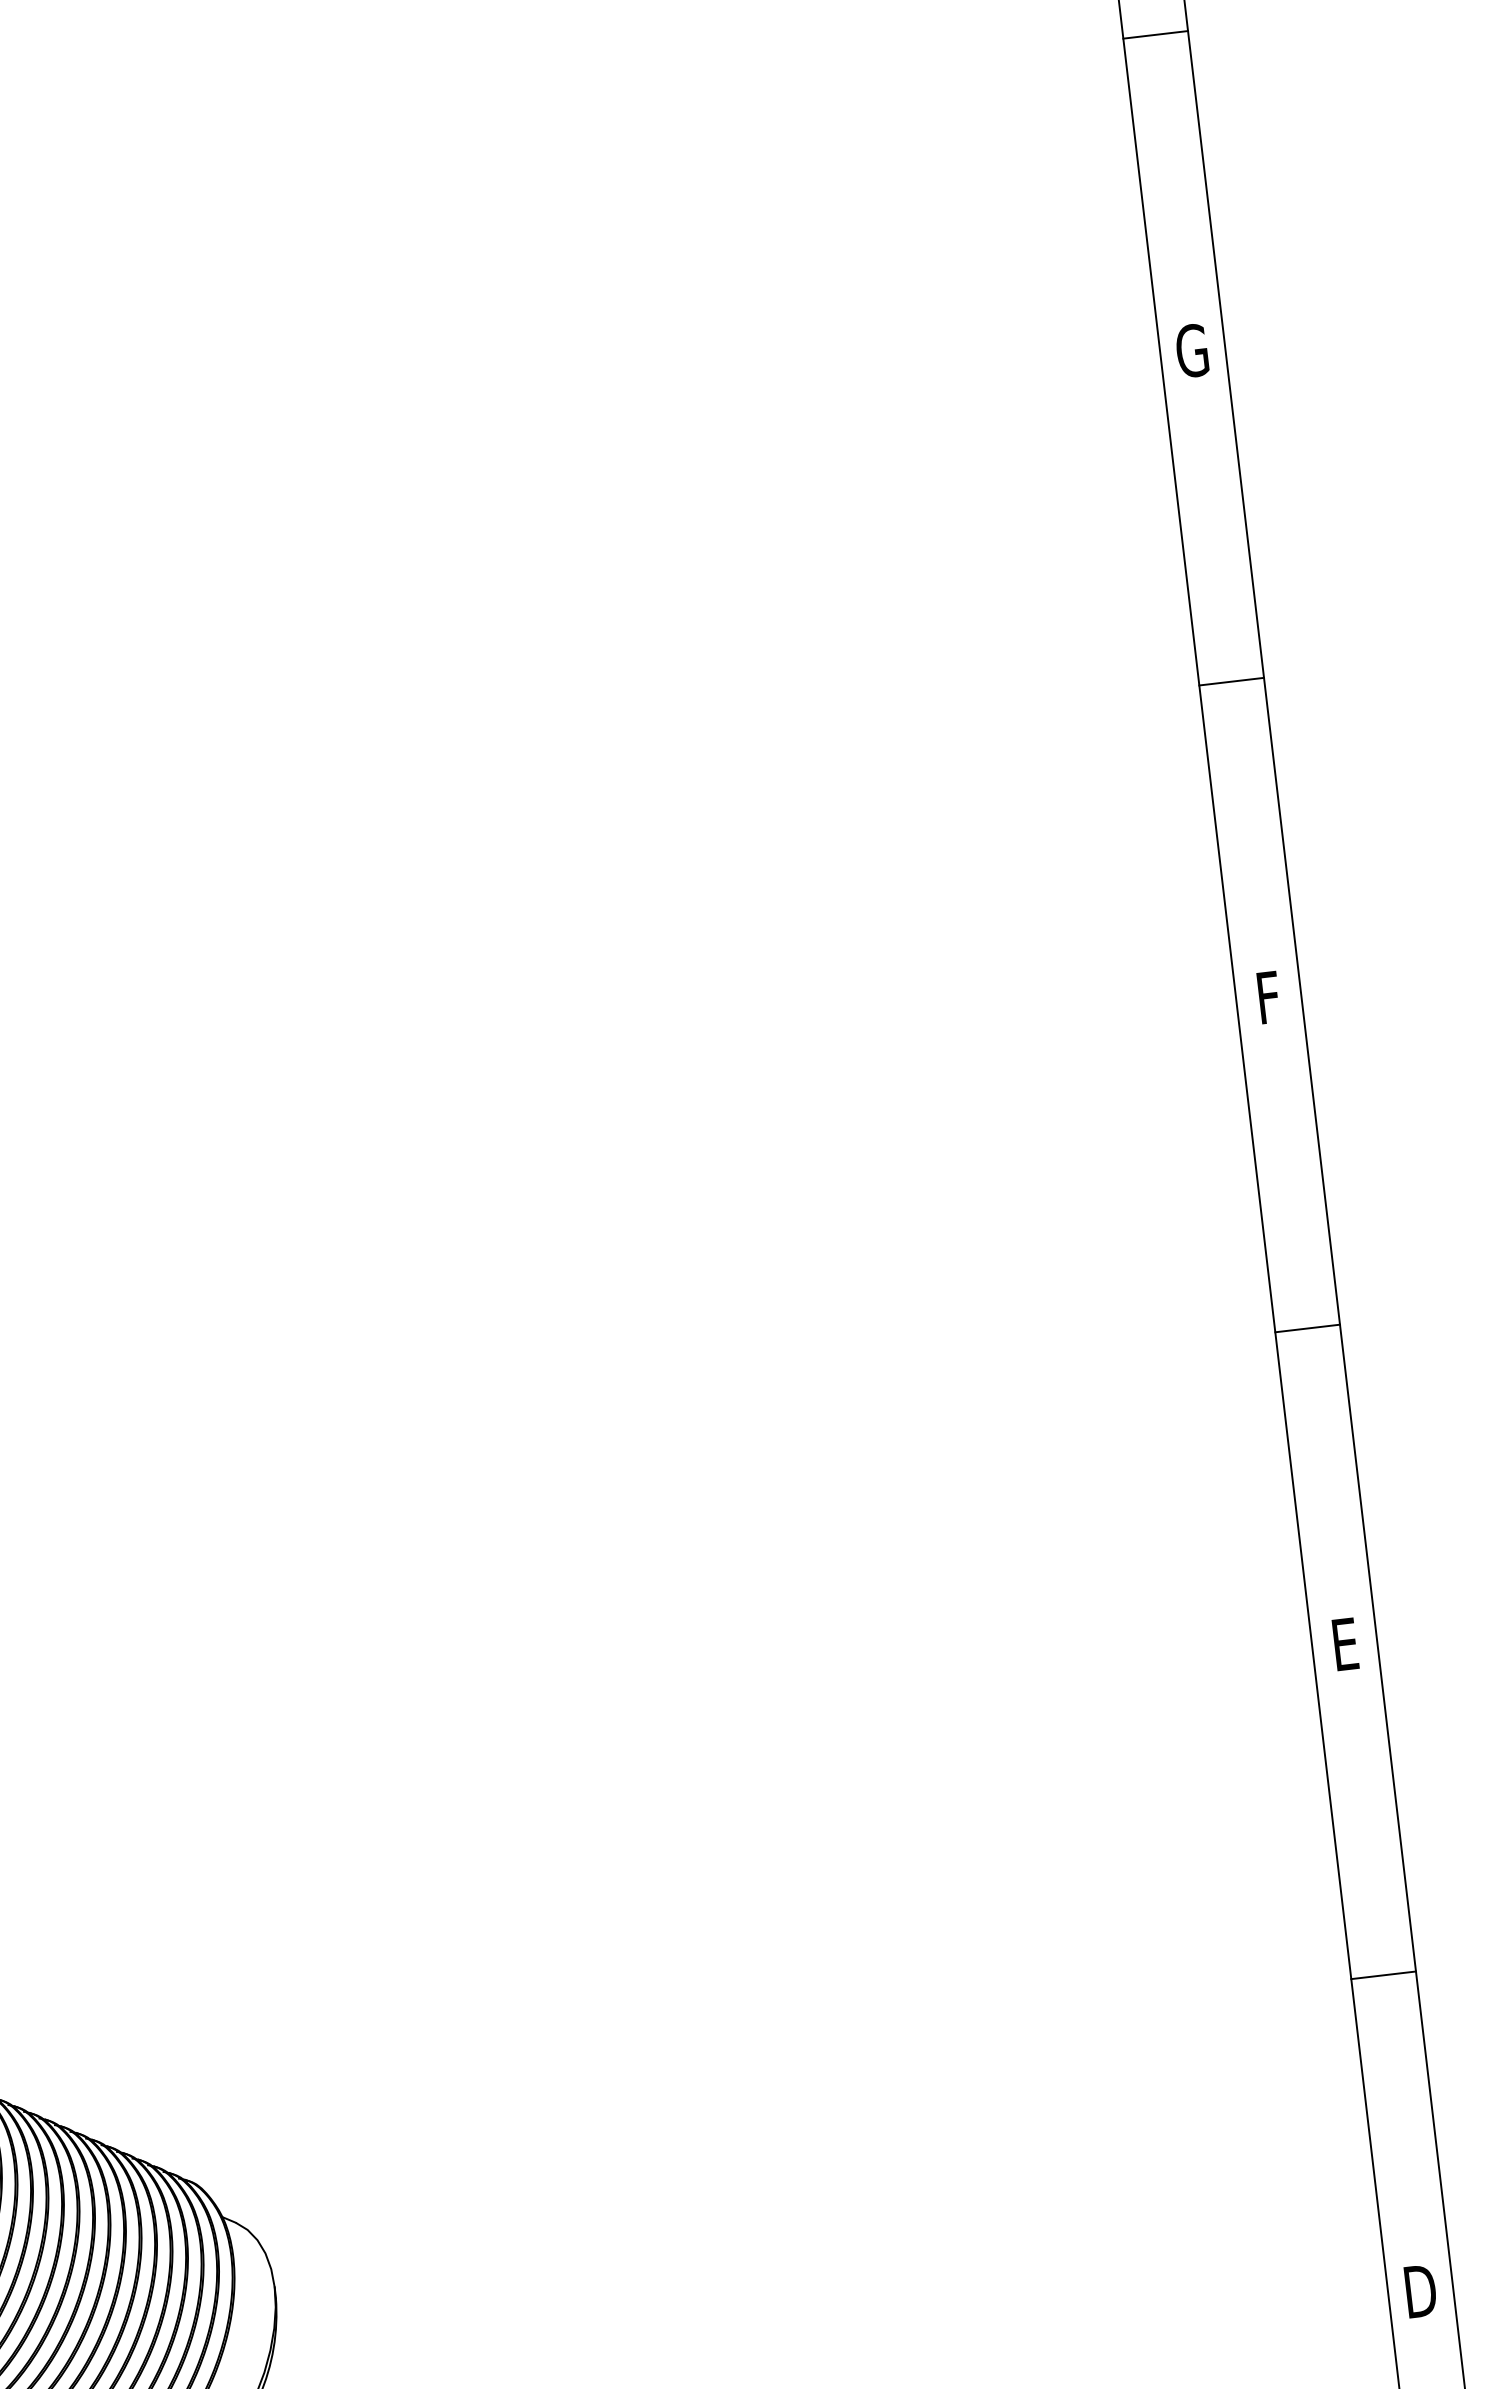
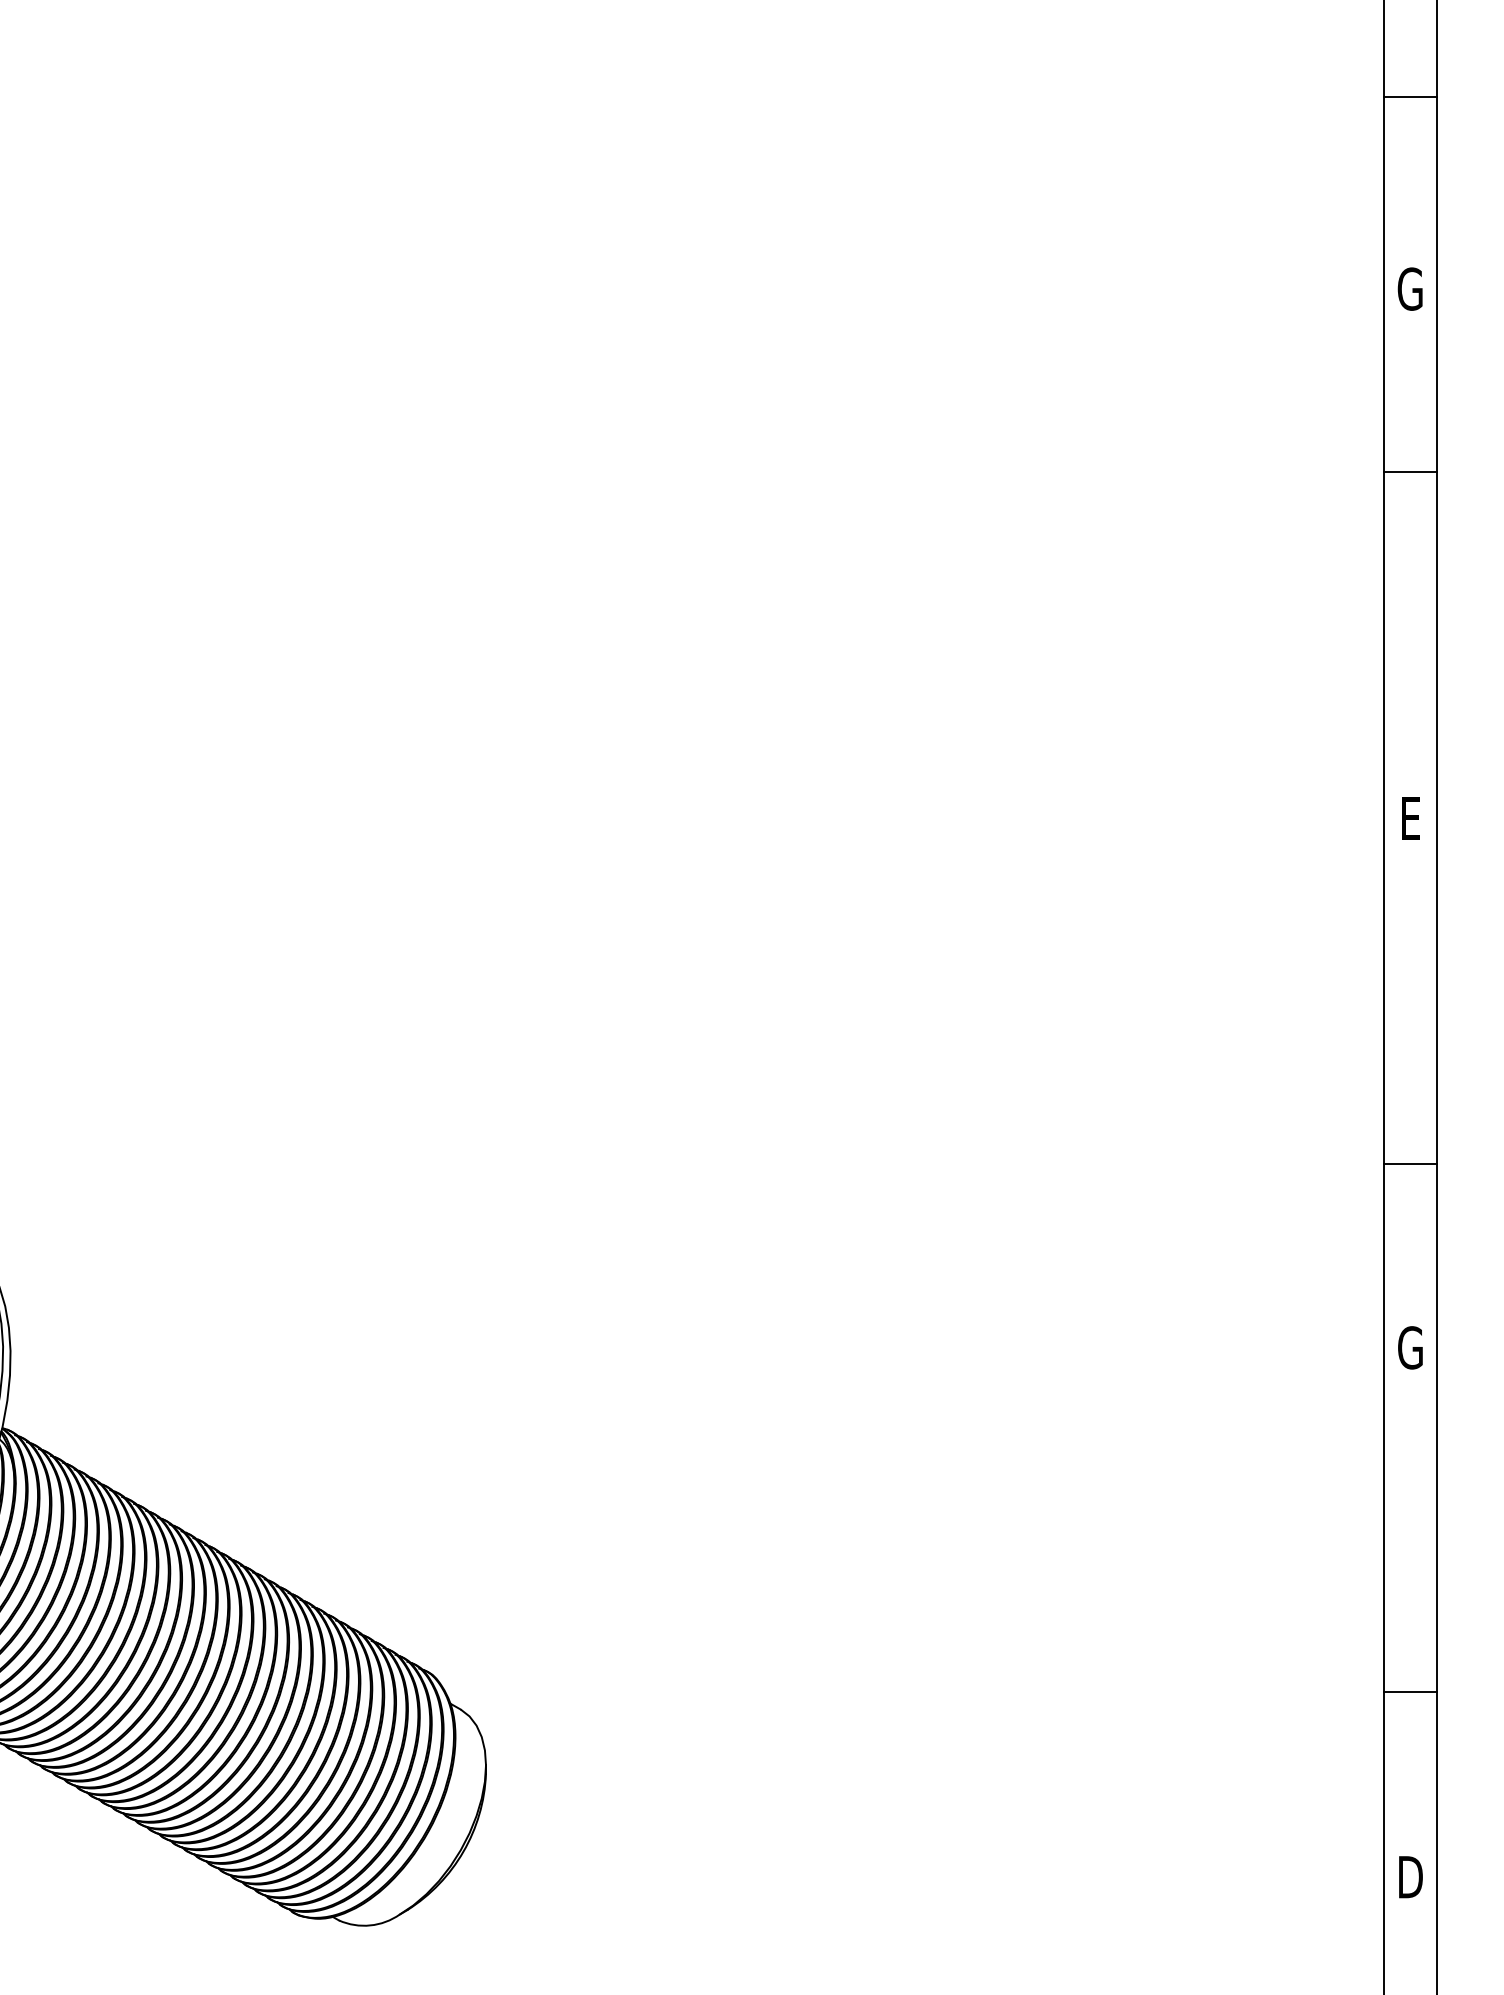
line: (1155, 34) -> (1410, 96), moved
line: (1231, 681) -> (1410, 471), moved
text: (1268, 997) -> (1410, 818), F -> E
line: (1307, 1328) -> (1410, 1164), moved
text: (1344, 1644) -> (1410, 1347), E -> G
line: (1383, 1975) -> (1410, 1691), moved

